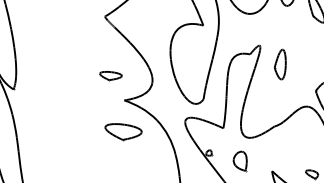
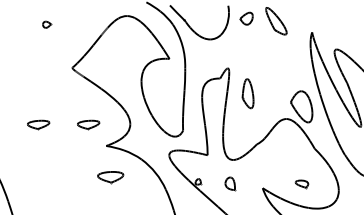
part: (280, 64) -> (247, 93), moved
part: (61, 66) -> (38, 124), added
part: (122, 132) -> (110, 177), size x0.7
part: (240, 160) -> (230, 183), size x0.7

